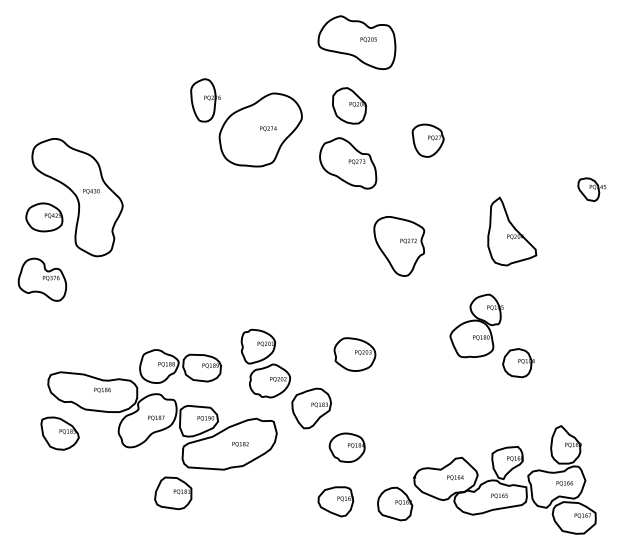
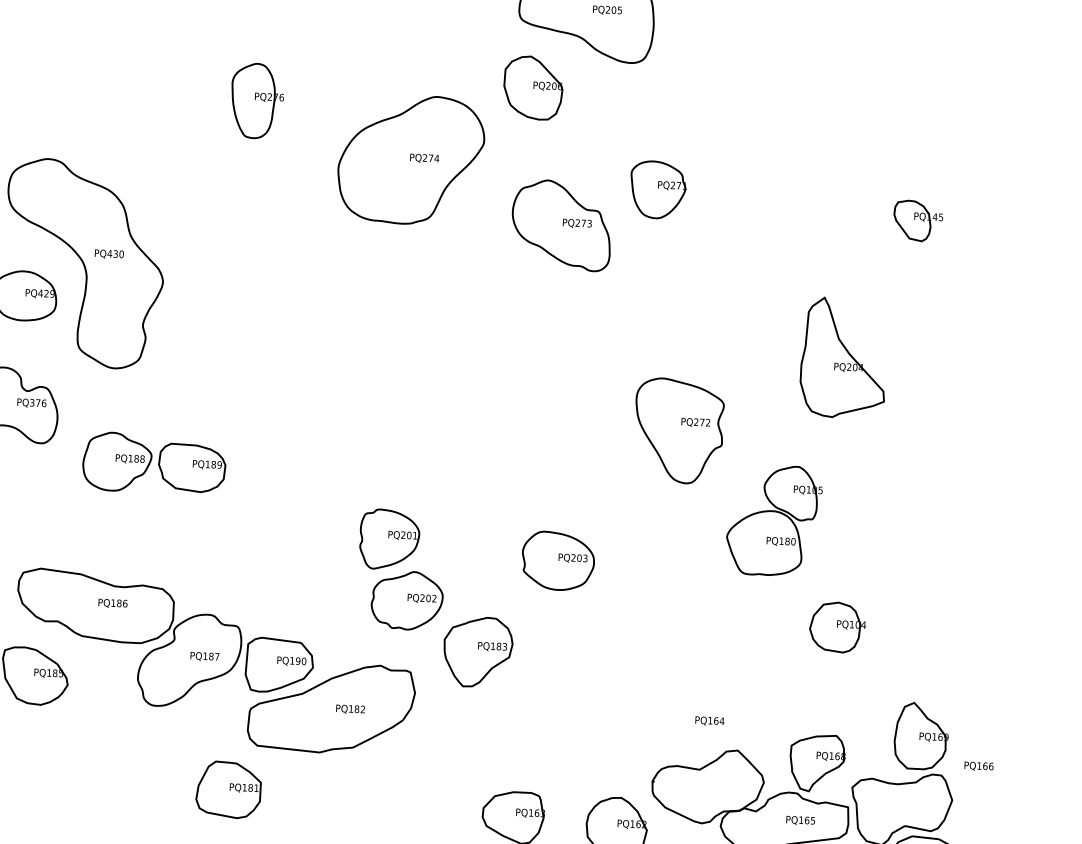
part: (205, 100) -> (256, 101), moved
part: (349, 105) -> (533, 87), moved
part: (427, 140) -> (656, 189), moved
part: (591, 189) -> (917, 220), moved
part: (399, 246) -> (679, 431), moved
part: (518, 363) -> (837, 628), moved
part: (180, 366) -> (154, 463), moved
part: (346, 447) -> (536, 723), removed
text: (455, 477) -> (710, 720), moved
text: (564, 483) -> (978, 766), moved

